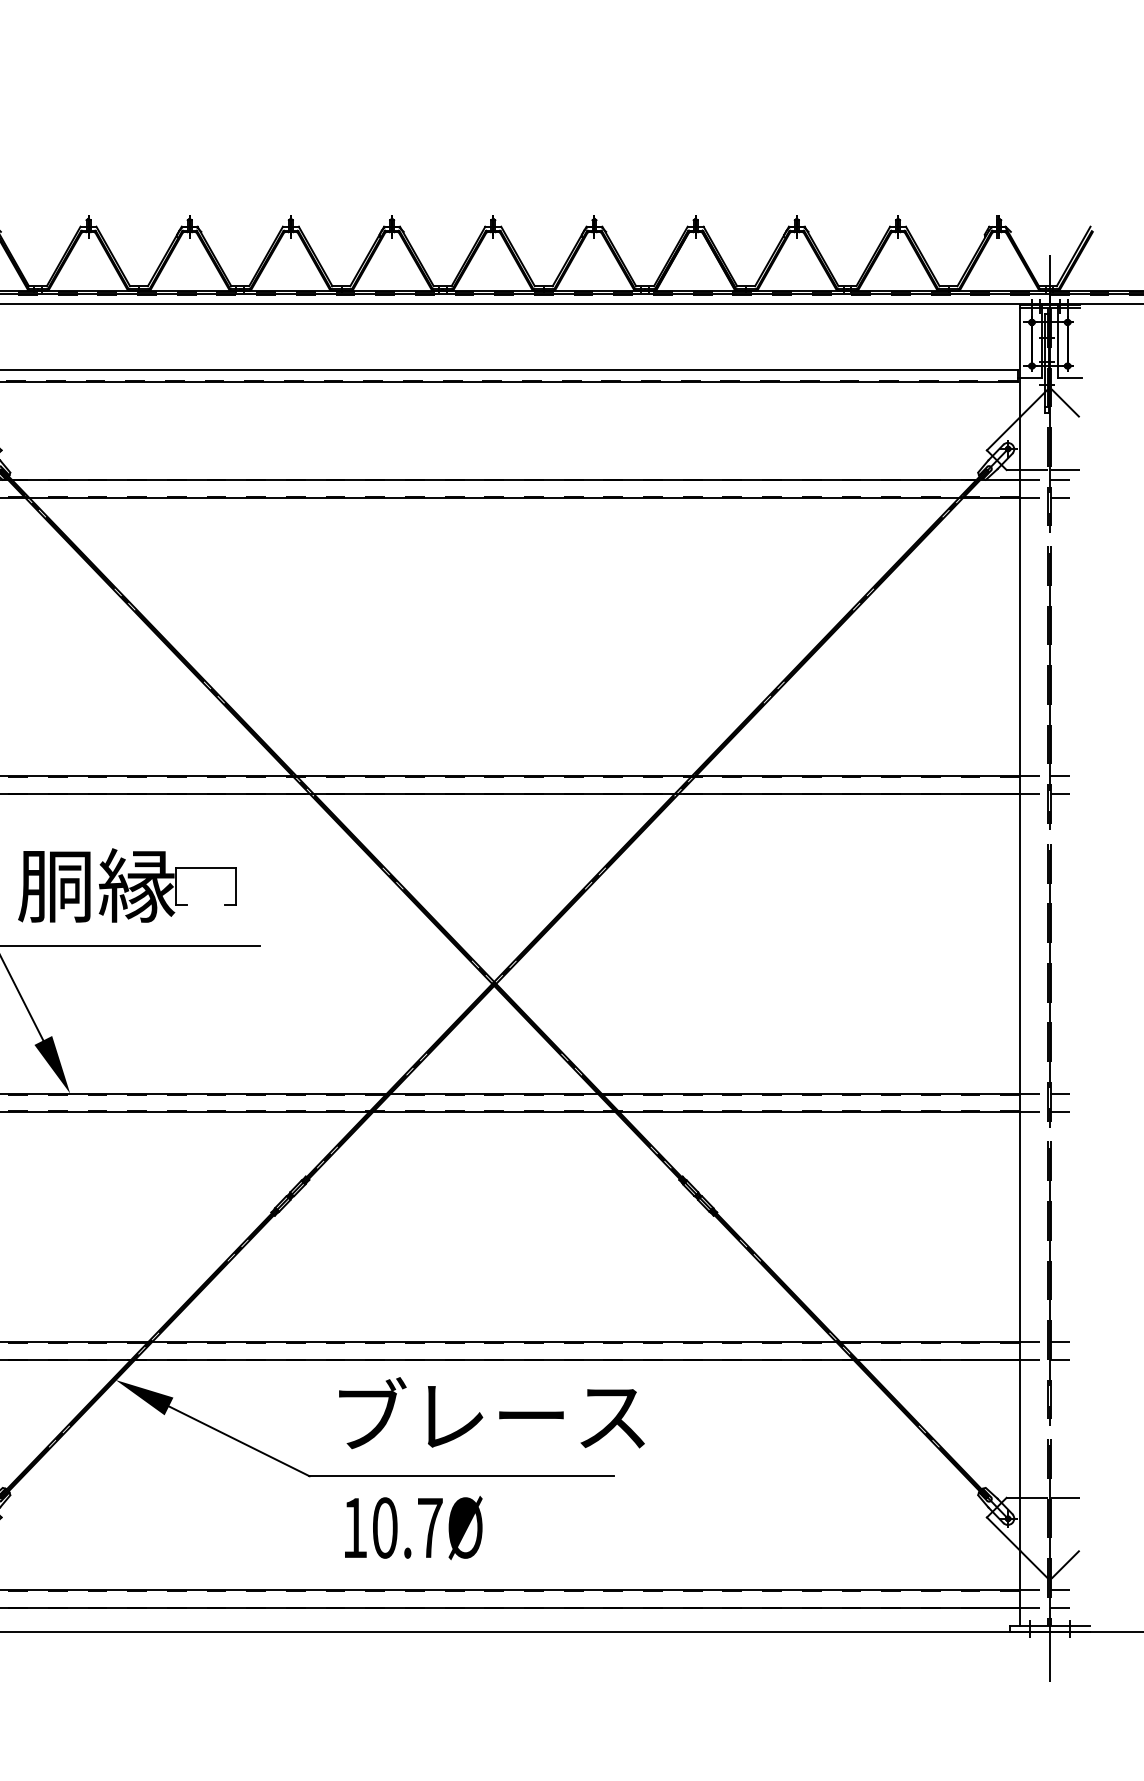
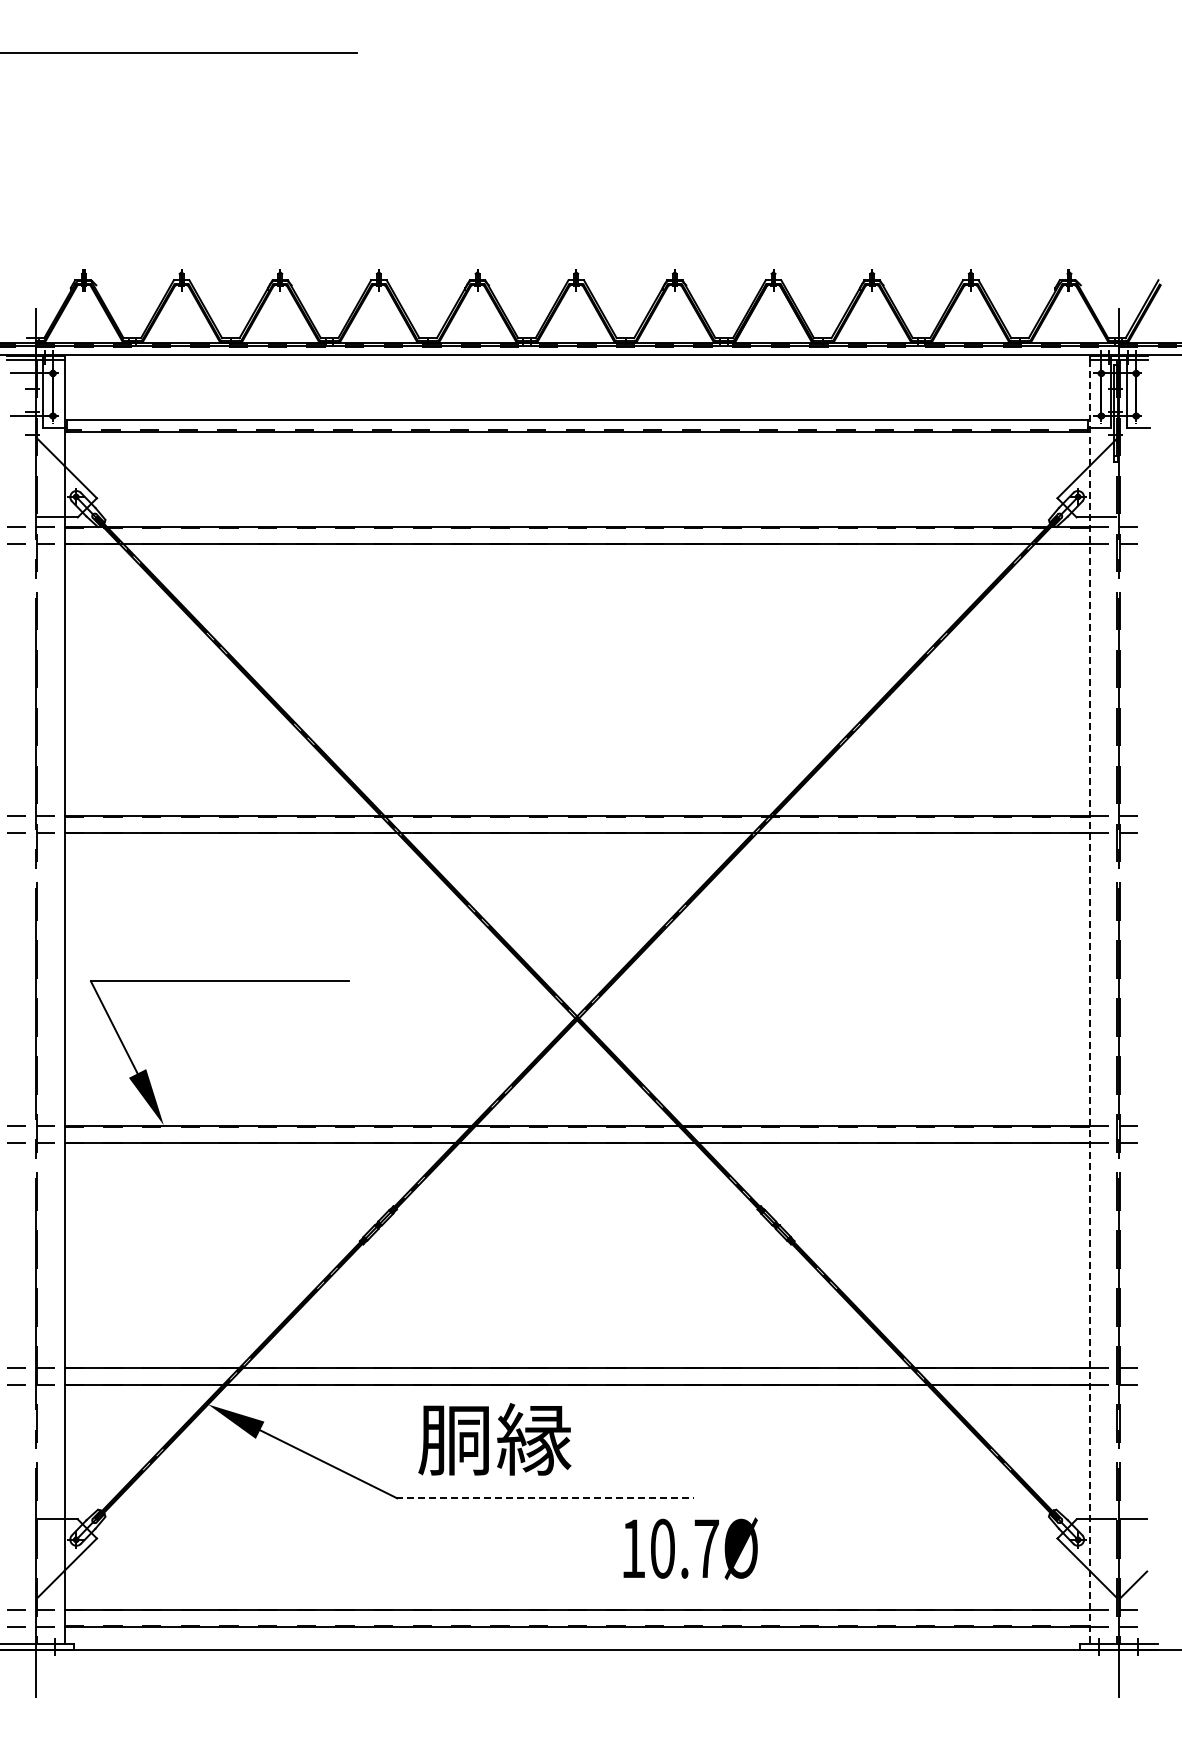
line: (1064, 402) -> (1133, 451), removed
line: (1064, 470) -> (1133, 517), removed
part: (127, 885) -> (219, 922), removed
line: (1019, 967) -> (1089, 1002), solid -> dashed
text: (487, 1414) -> (570, 1438), ブレース -> 胴縁
line: (461, 1476) -> (545, 1498), solid -> dashed
text: (413, 1527) -> (690, 1548), moved

